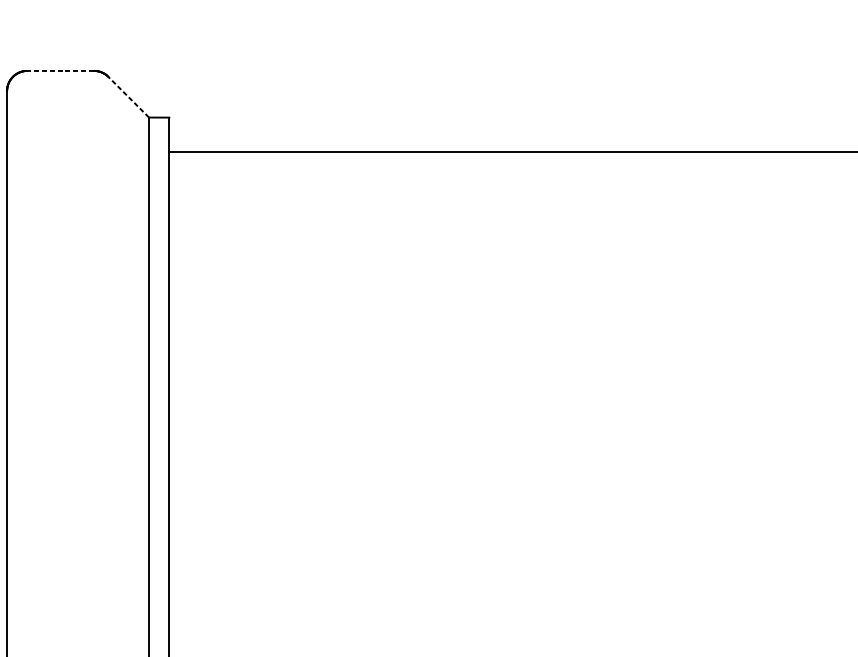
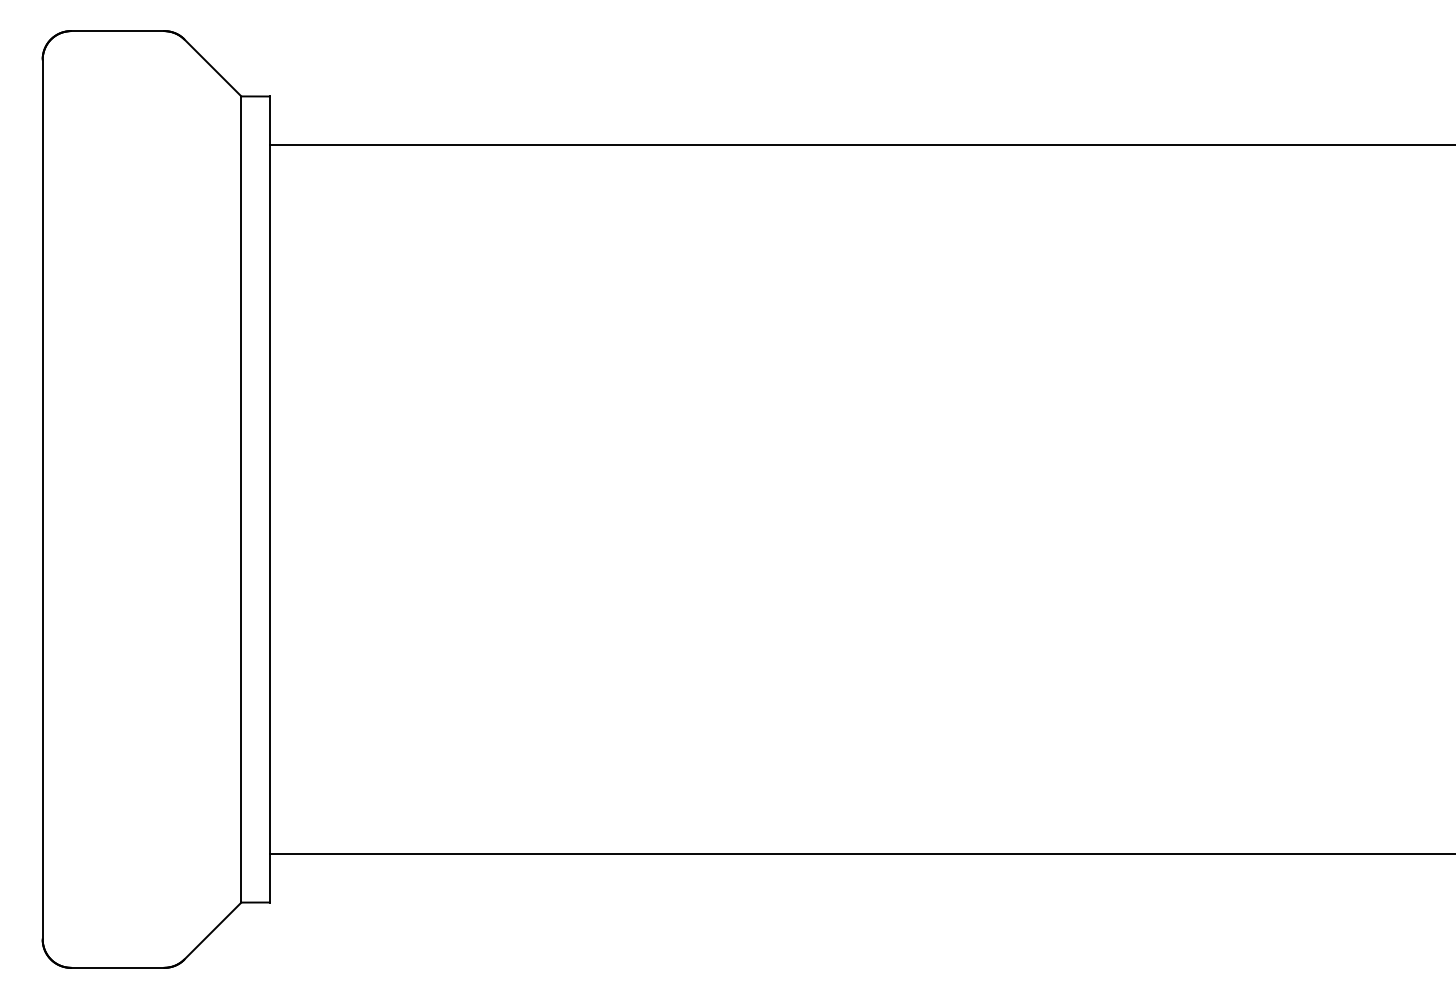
line: (60, 71) -> (117, 31), dashed -> solid
line: (128, 96) -> (212, 67), dashed -> solid

